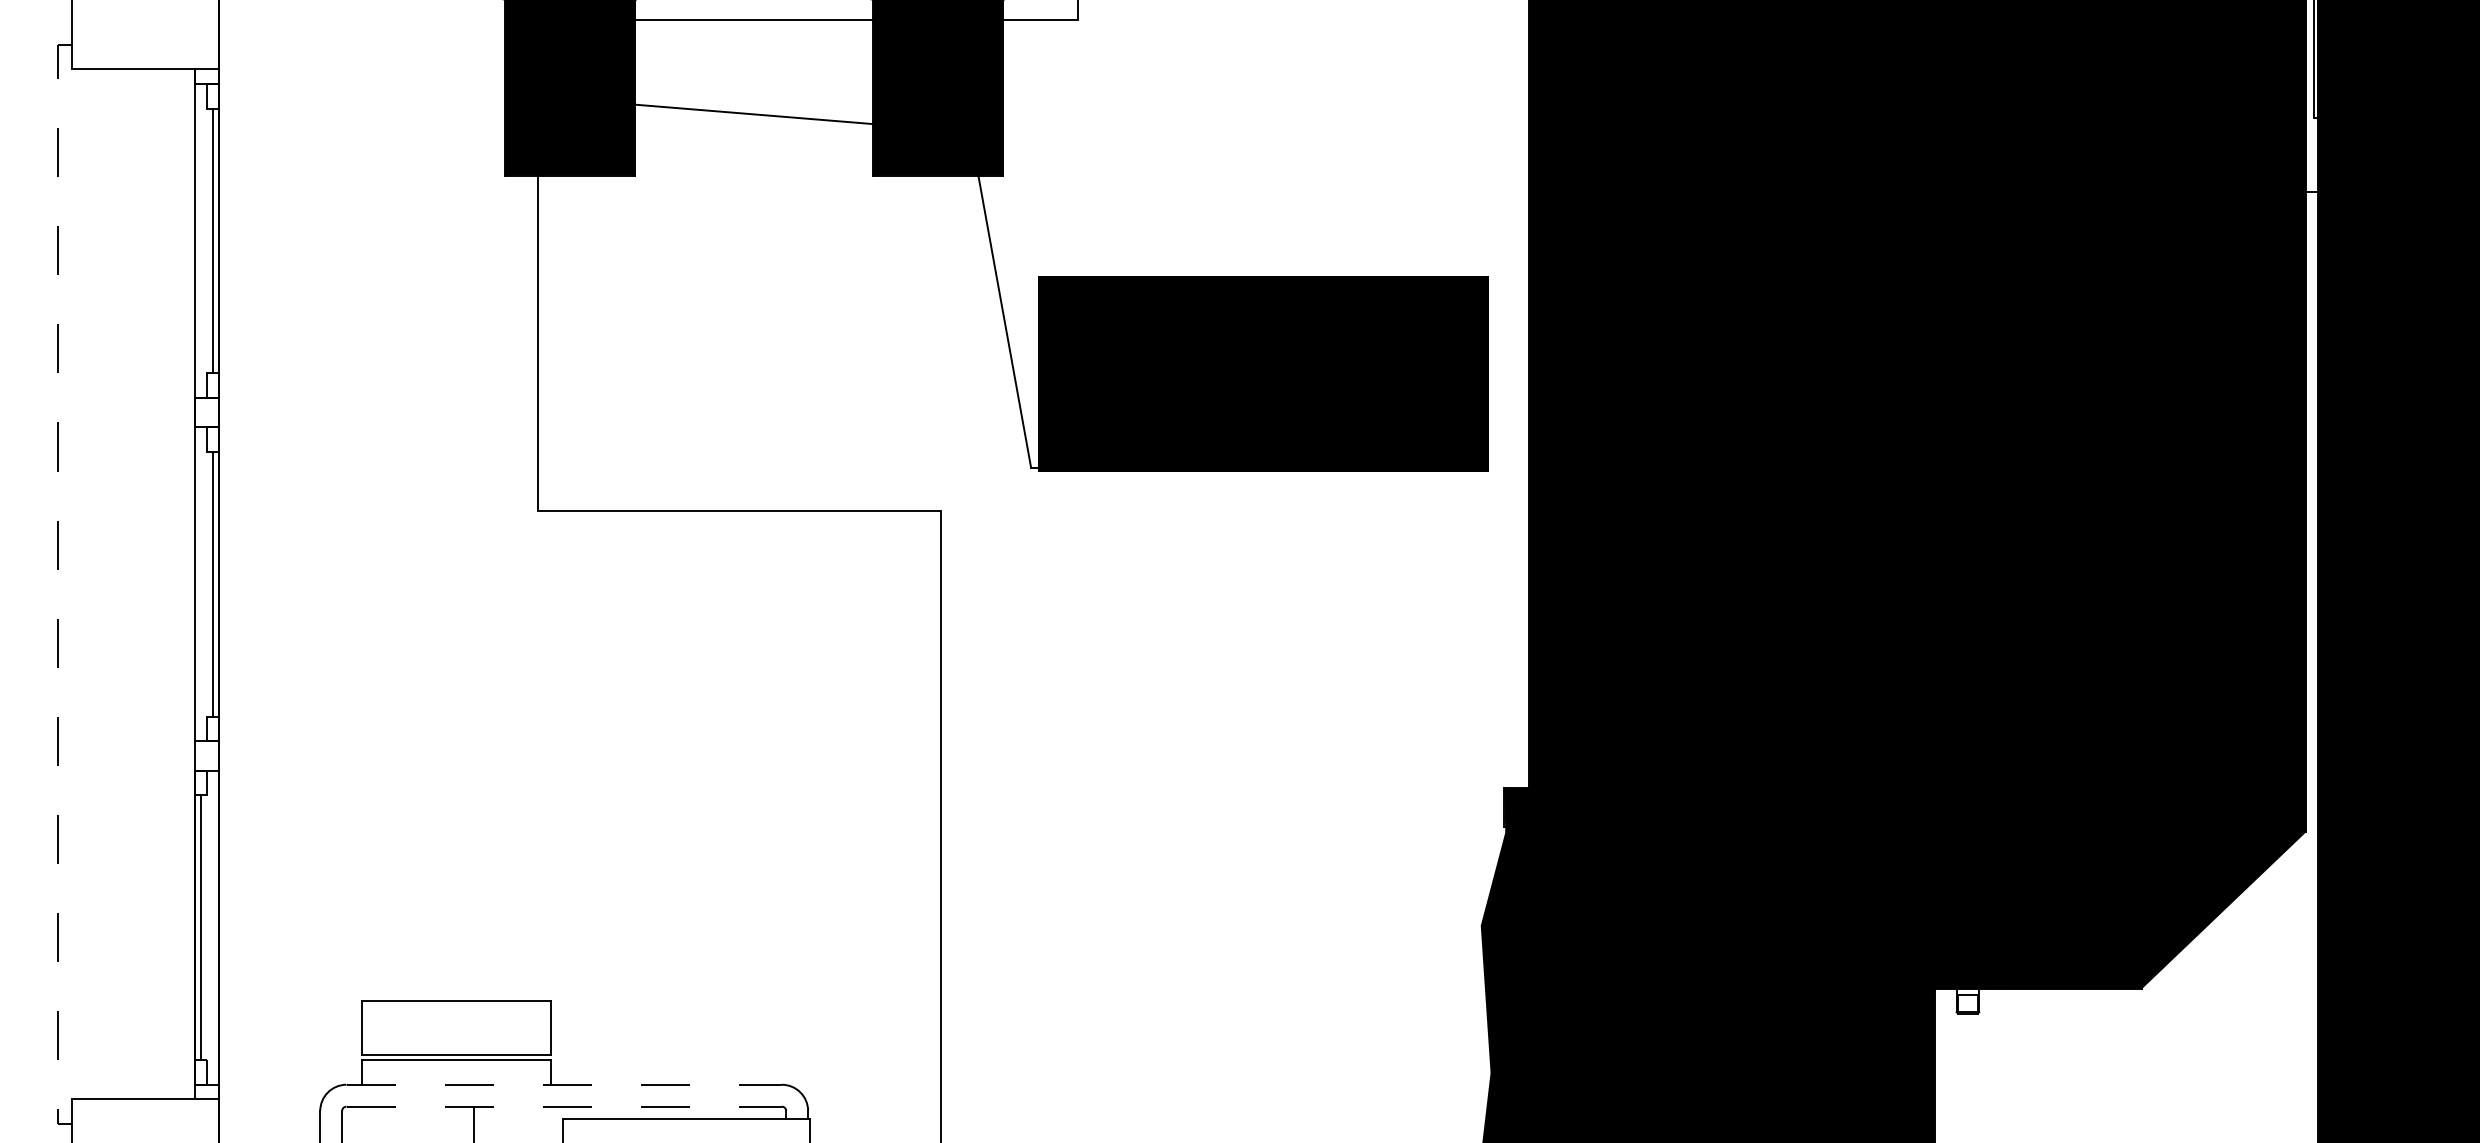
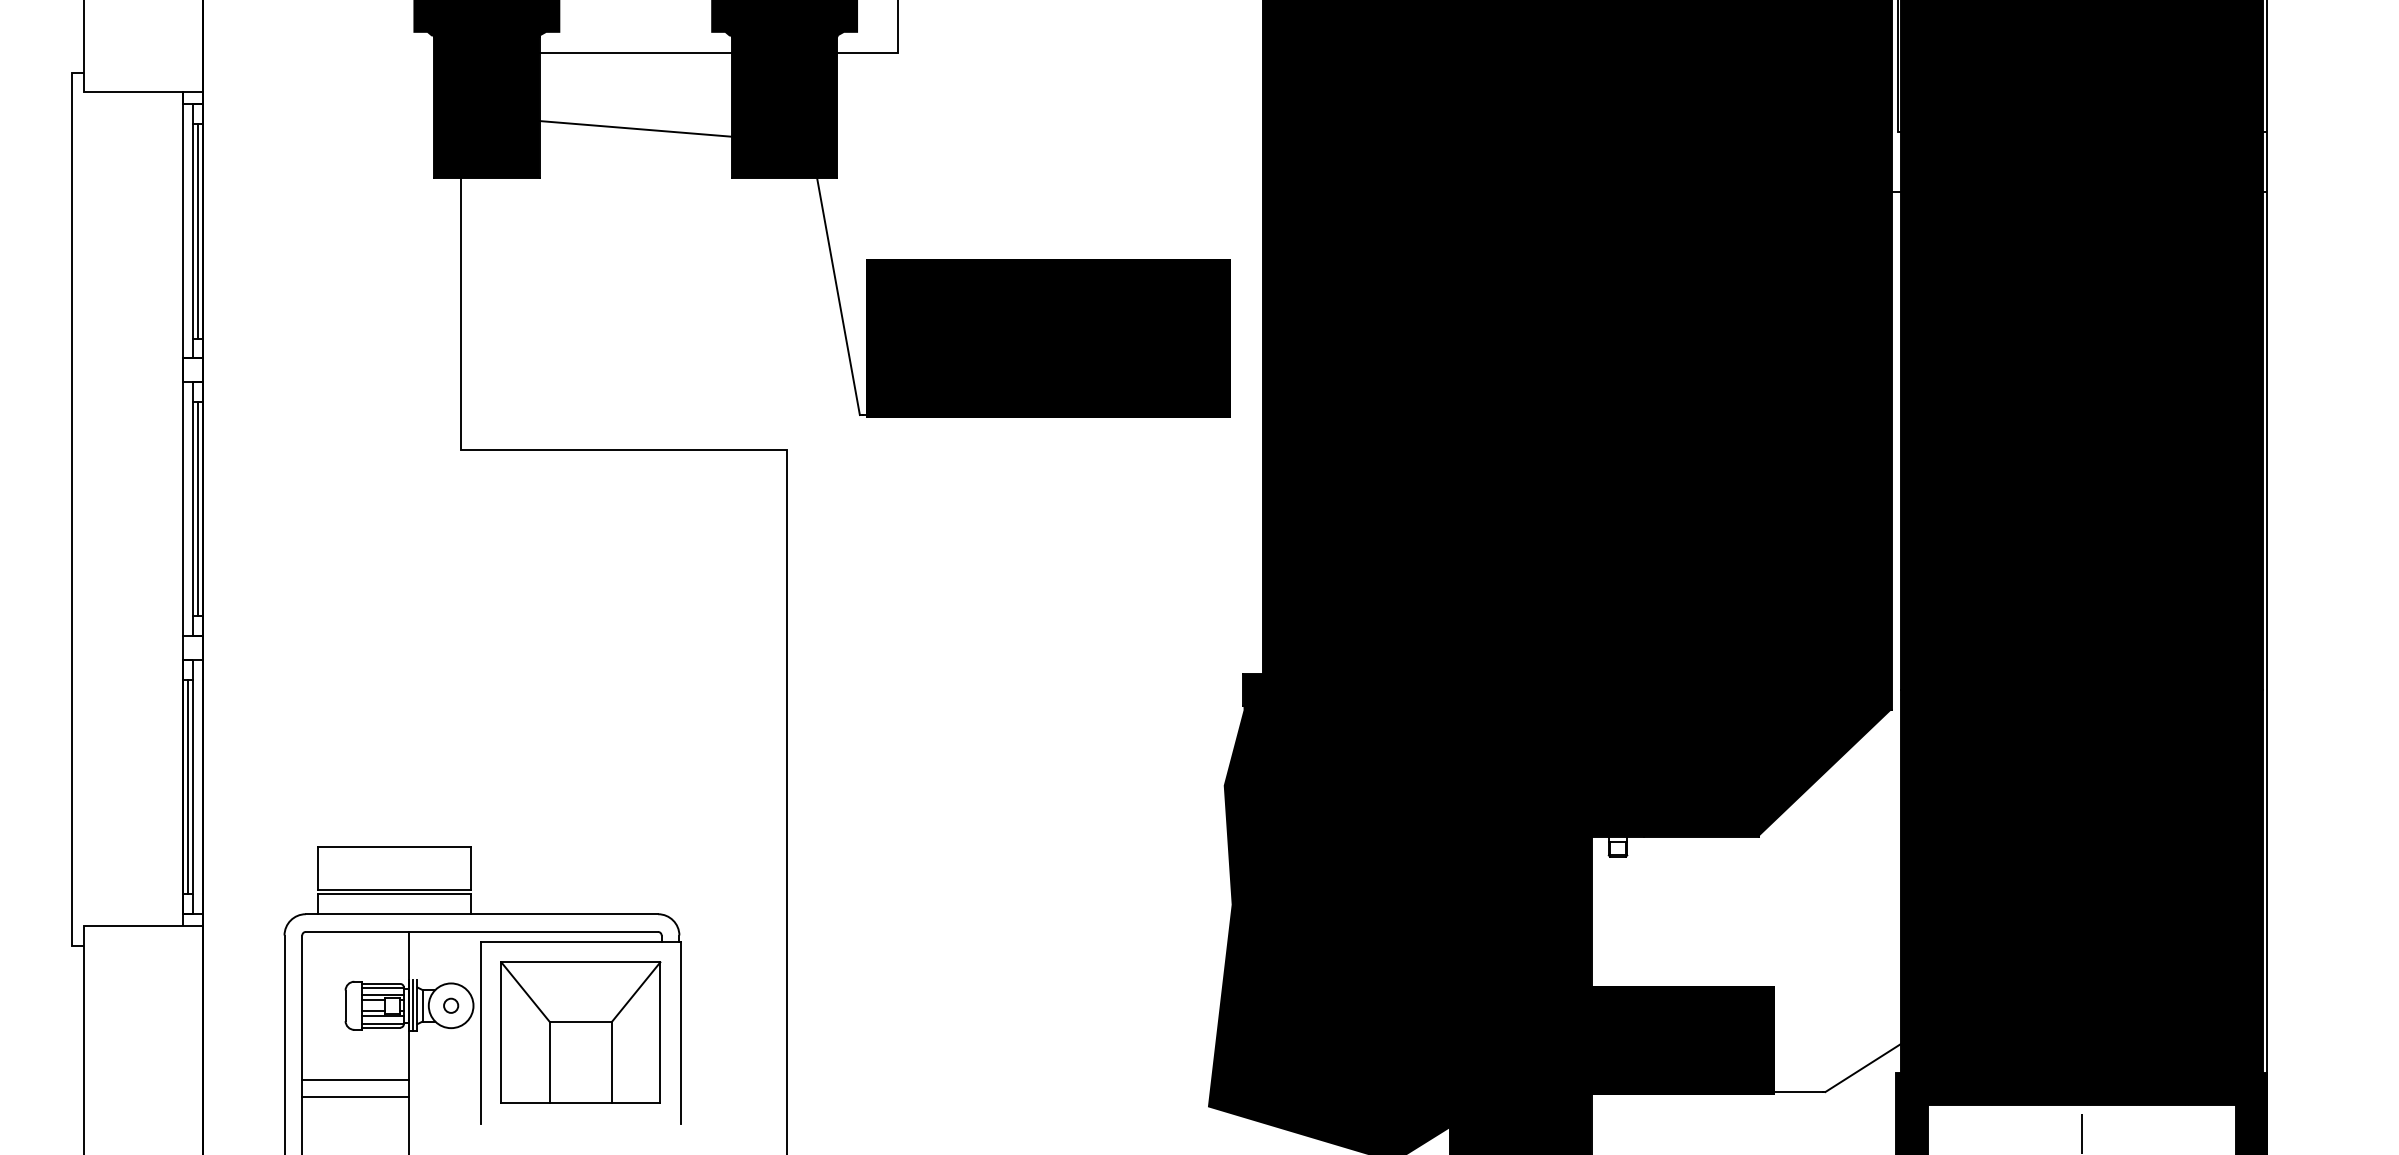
line: (207, 241) -> (193, 231), added
line: (57, 584) -> (71, 509), dashed -> solid
line: (207, 584) -> (193, 509), added
line: (207, 926) -> (193, 786), added
line: (564, 1085) -> (482, 914), dashed -> solid
line: (564, 1106) -> (482, 931), dashed -> solid

